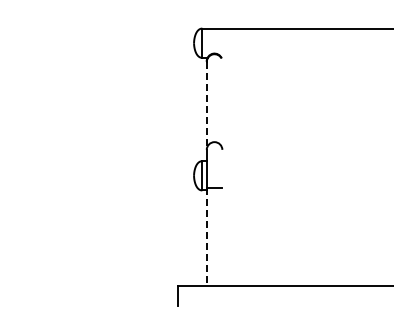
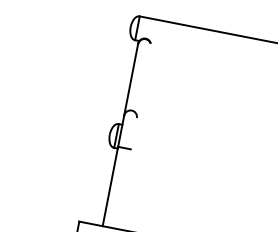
line: (206, 105) -> (131, 79), dashed -> solid
line: (206, 237) -> (110, 186), dashed -> solid

